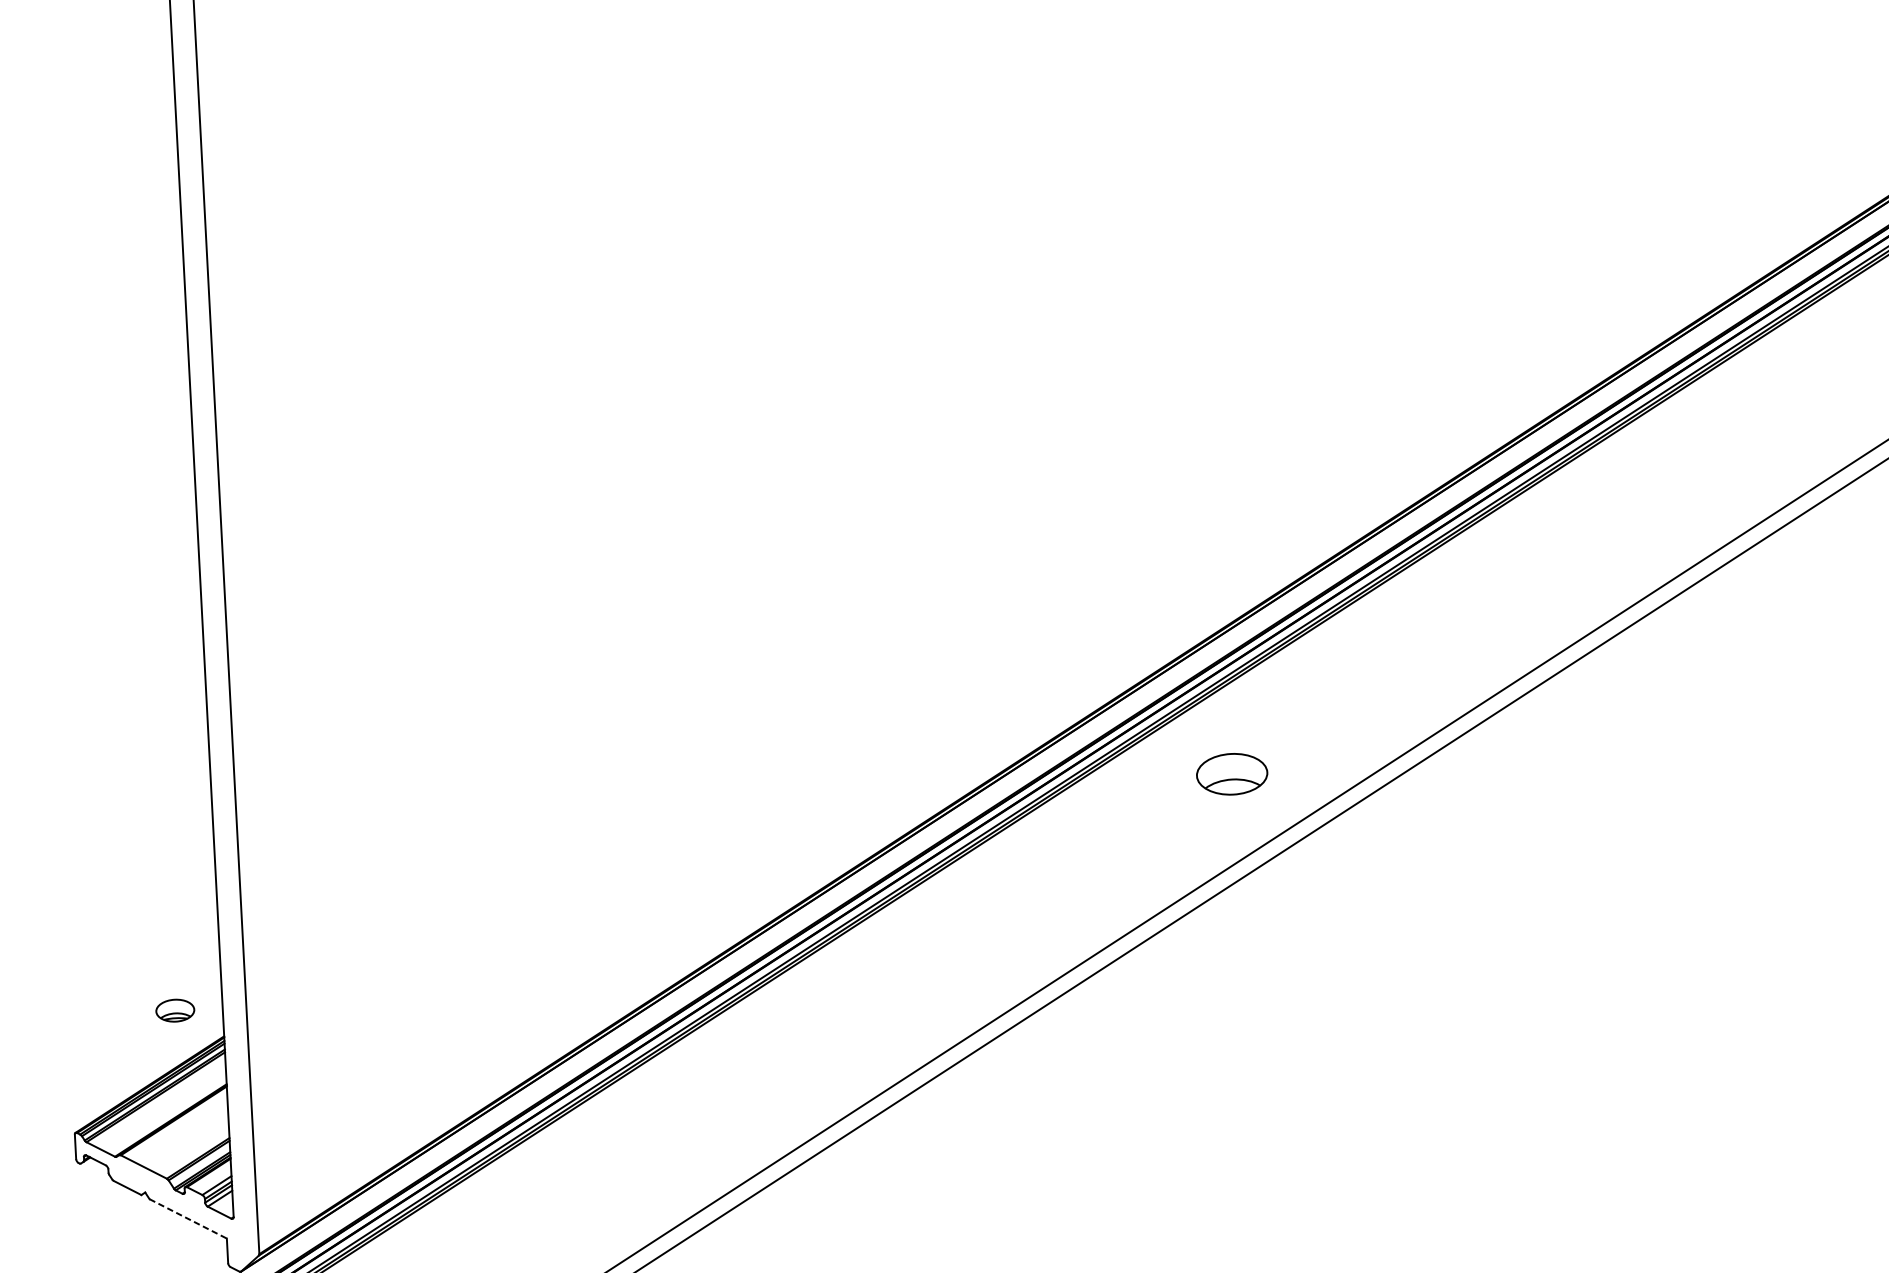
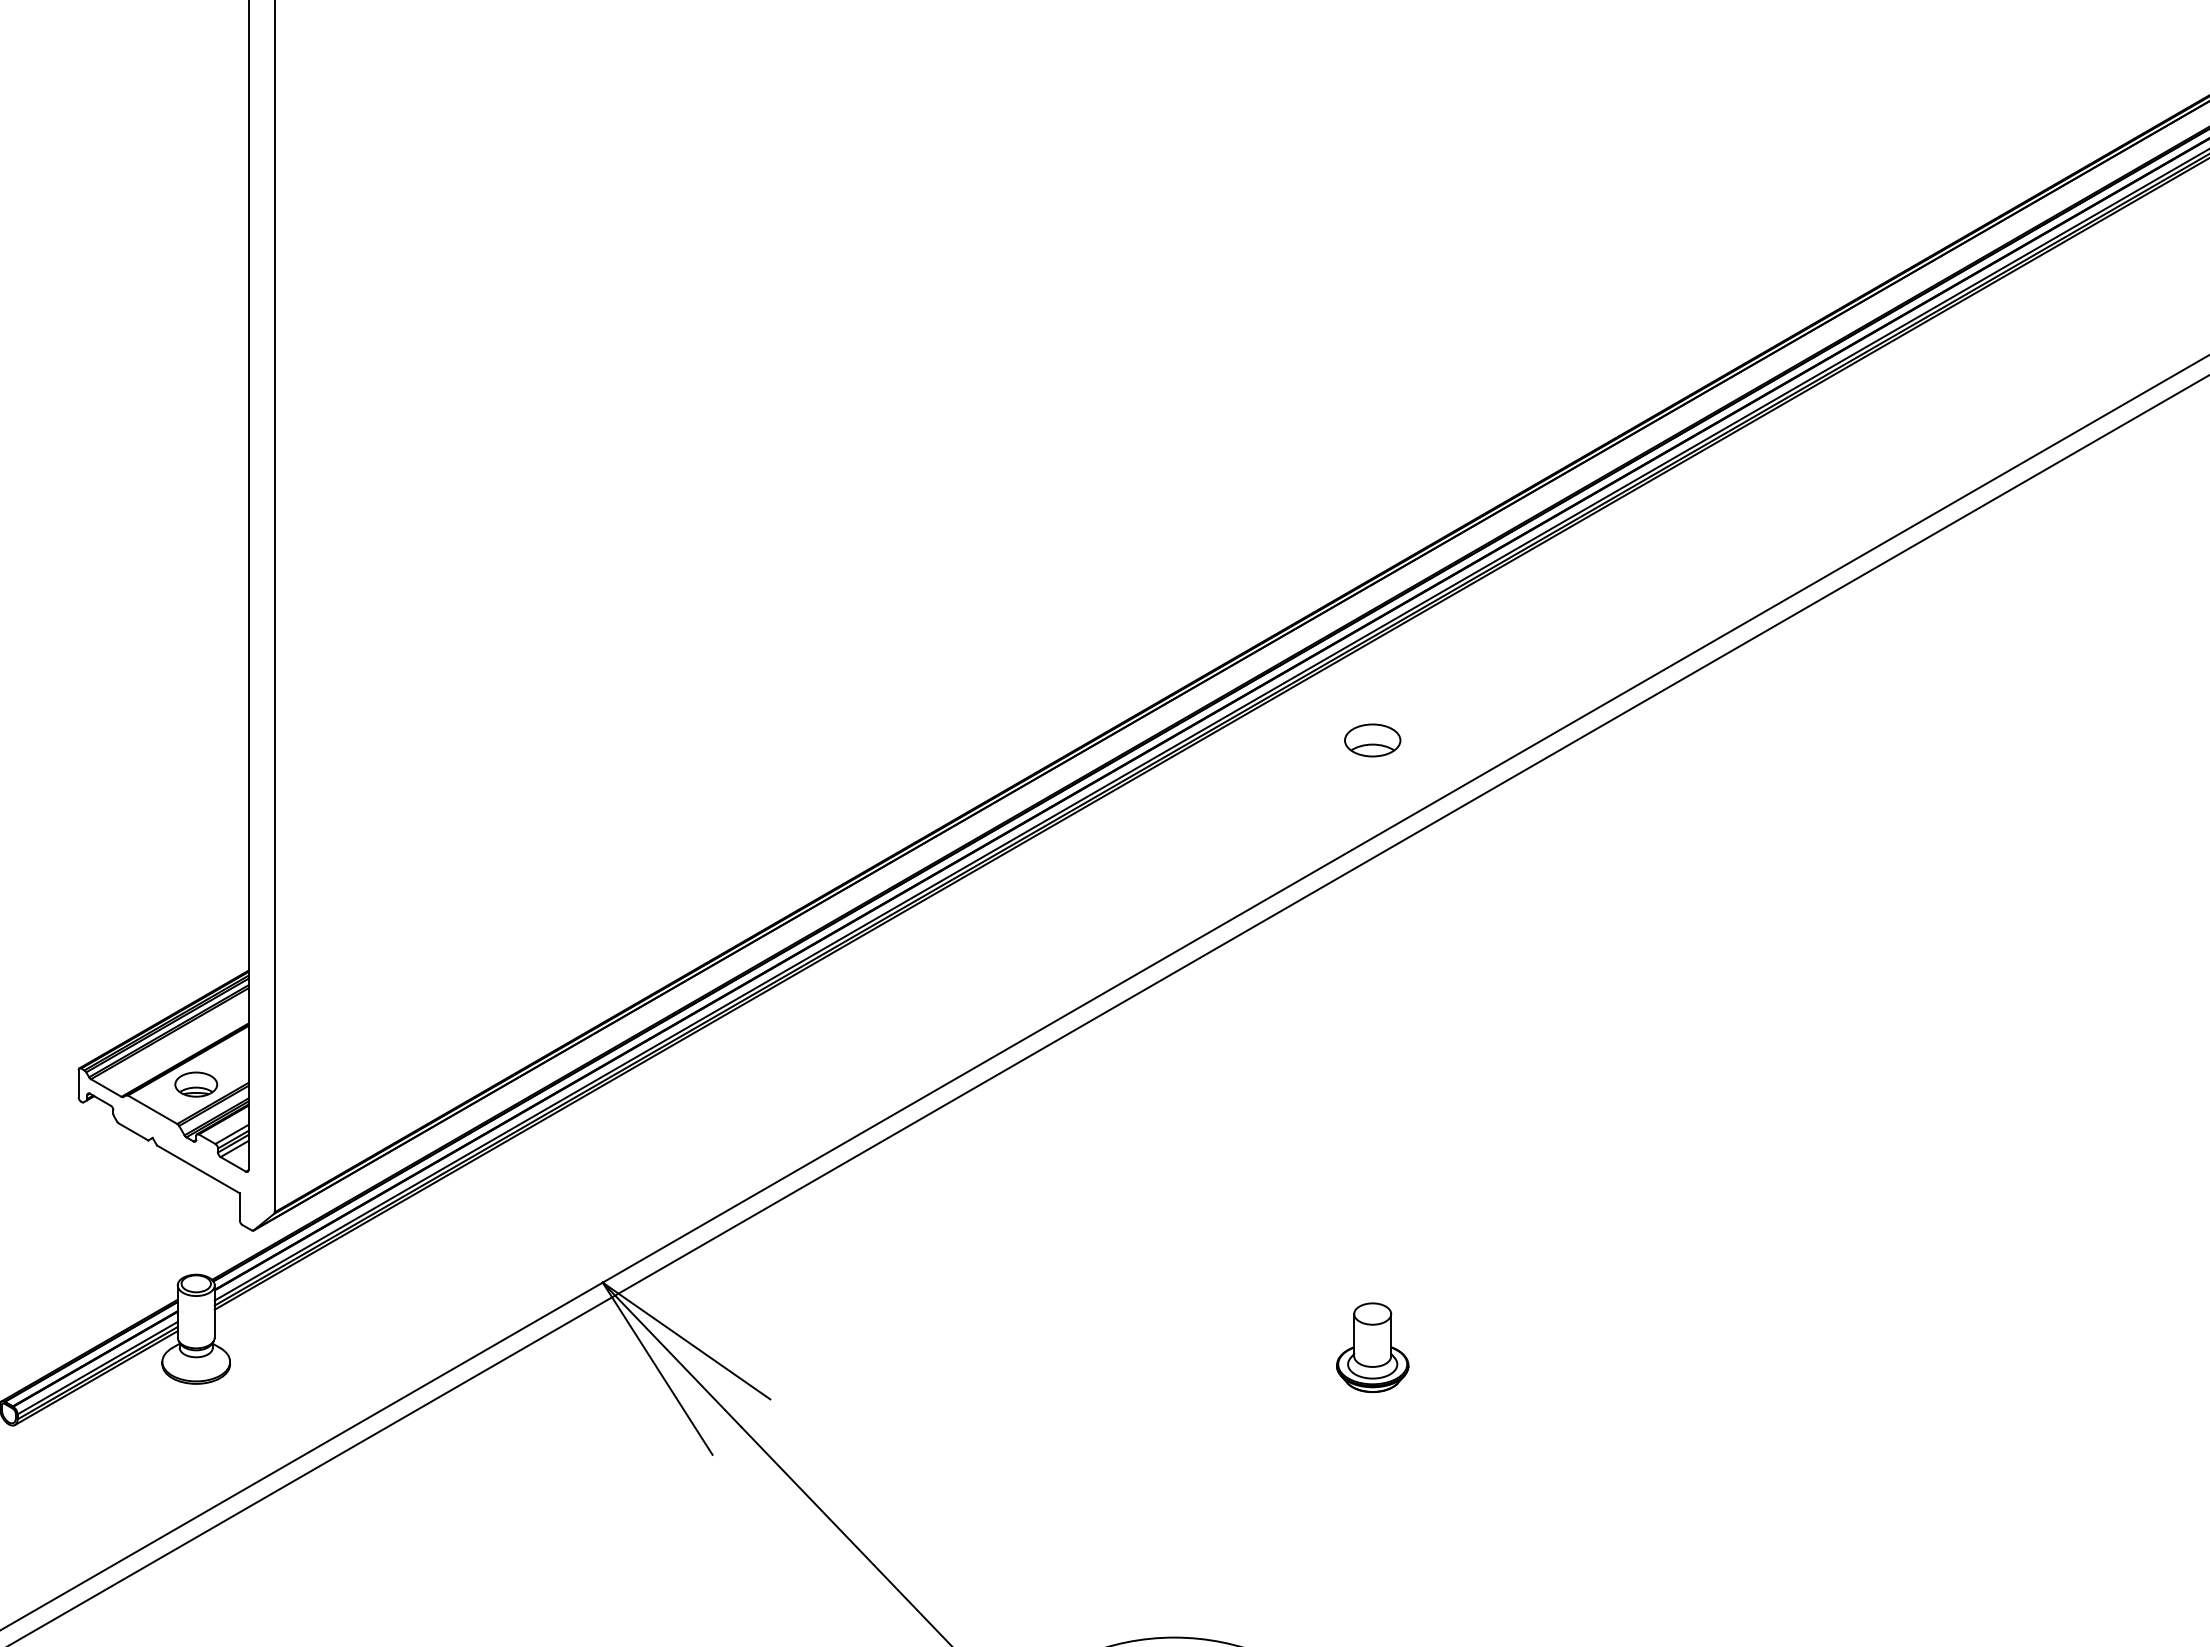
part: (1232, 774) -> (1372, 740), size x0.71
part: (175, 1010) -> (196, 1084), moved
line: (188, 1218) -> (198, 1169), dashed -> solid

